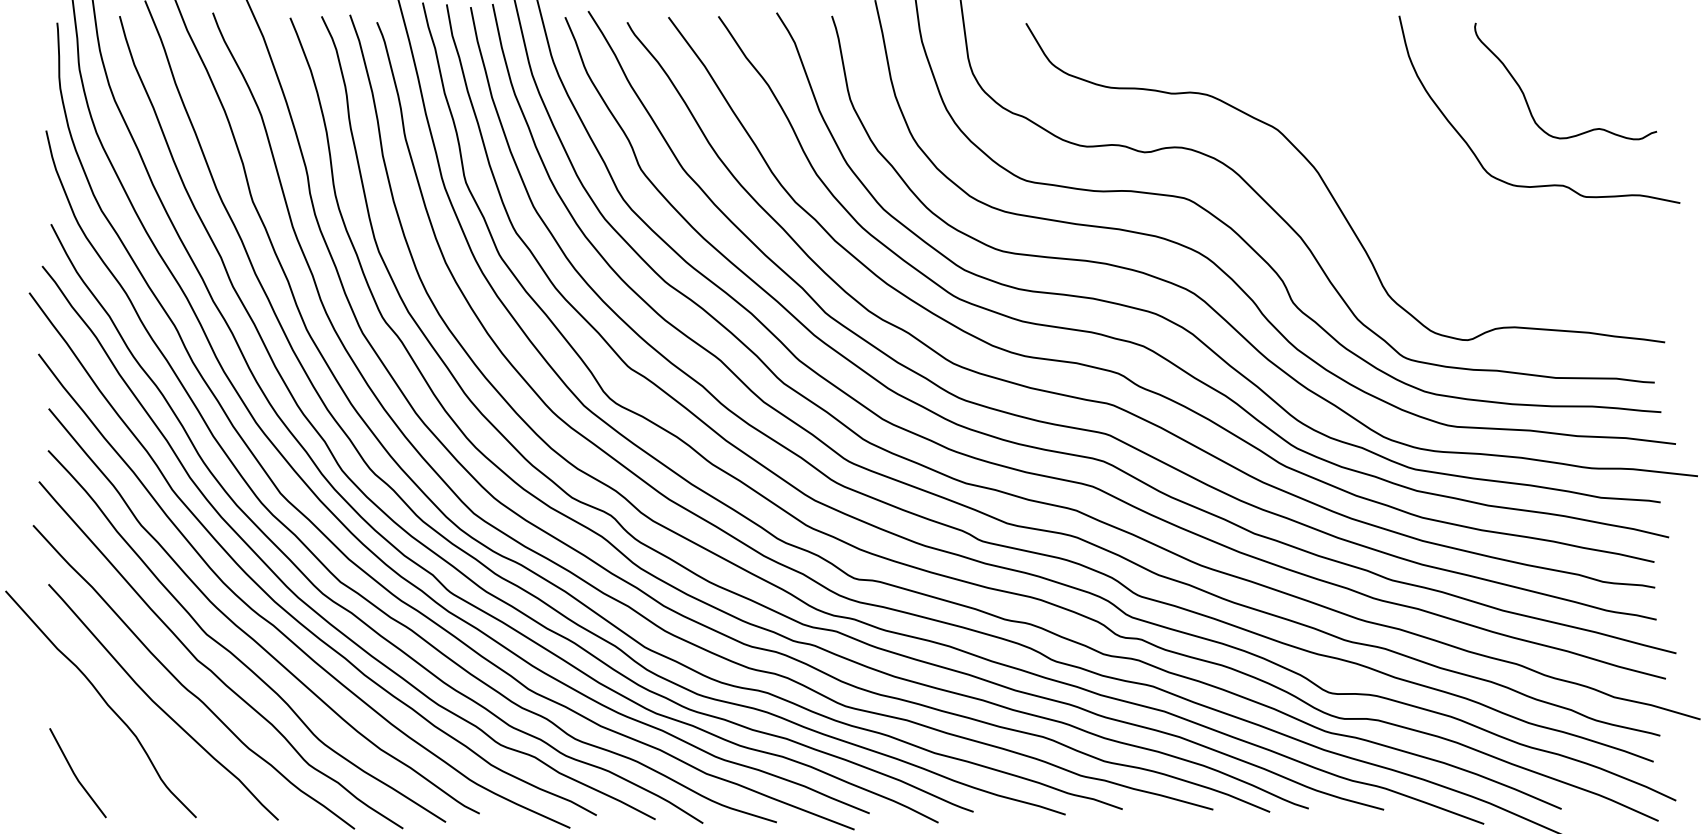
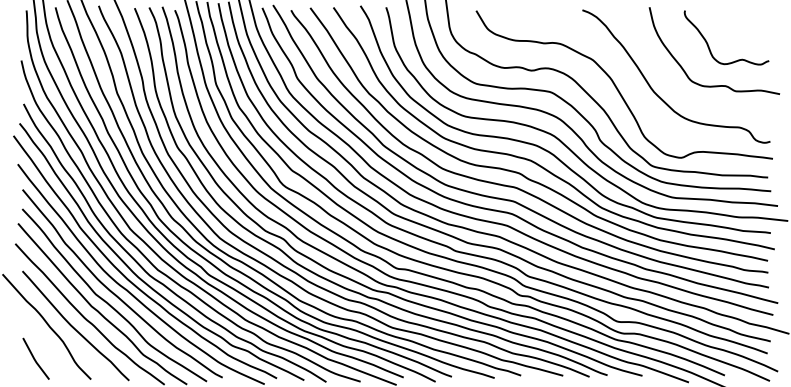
curve: (1424, 210) -> (661, 97), added

